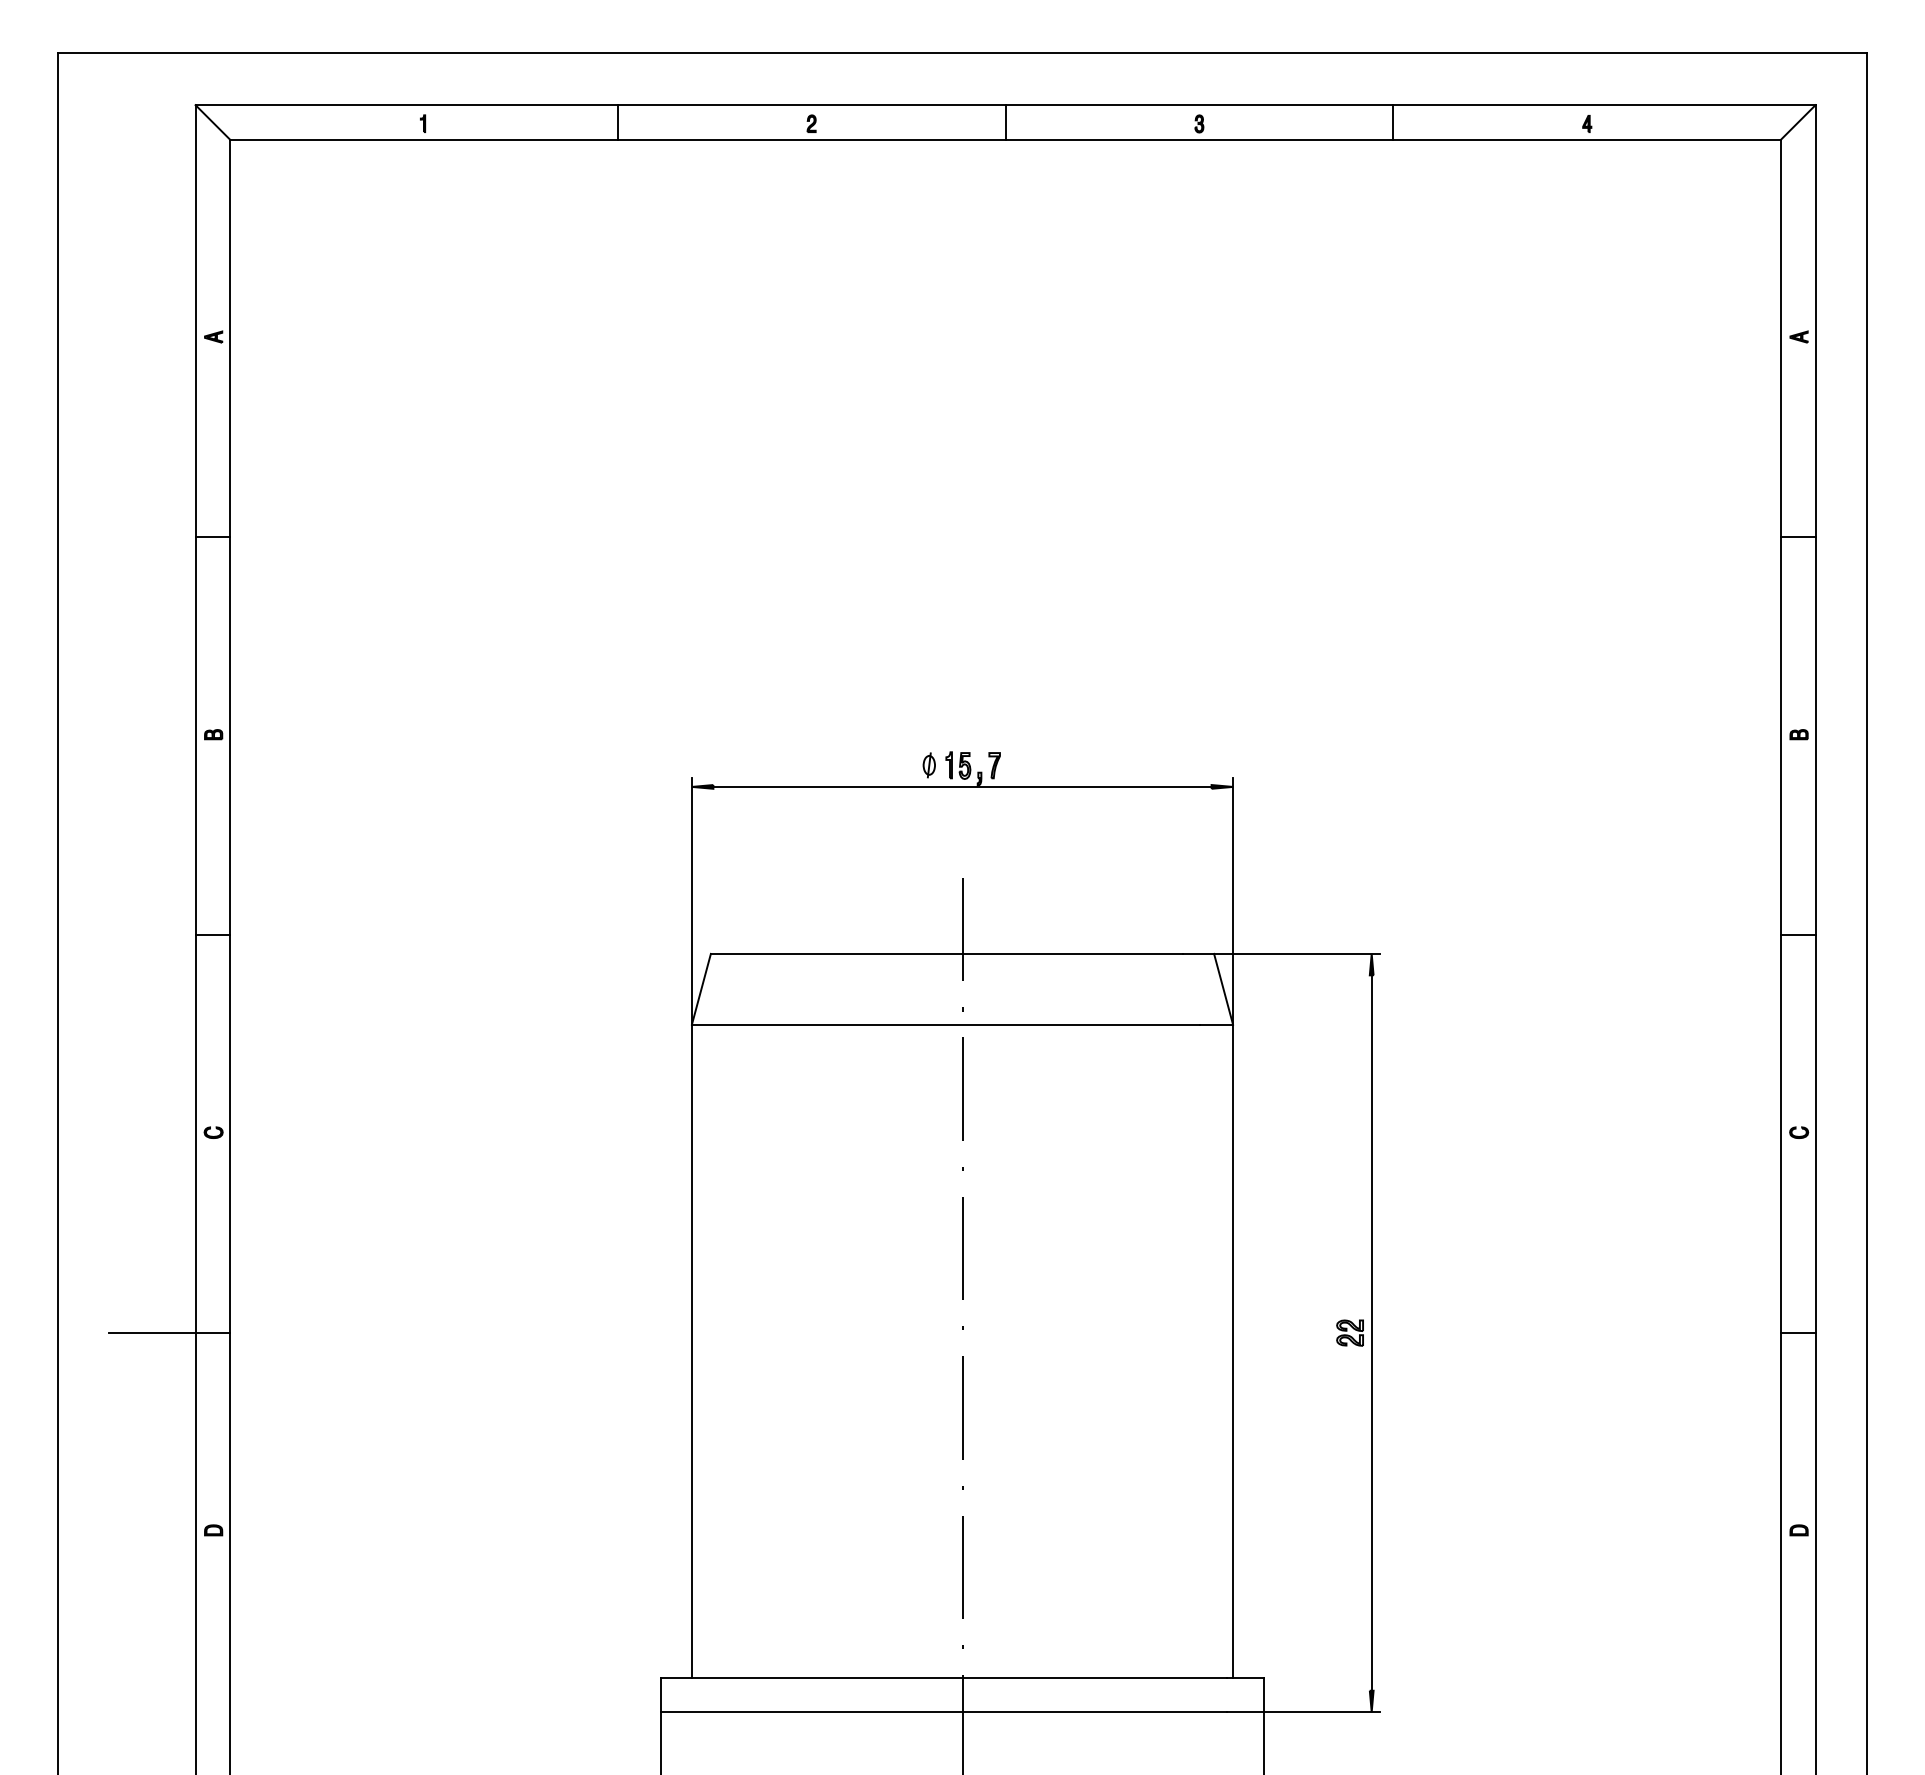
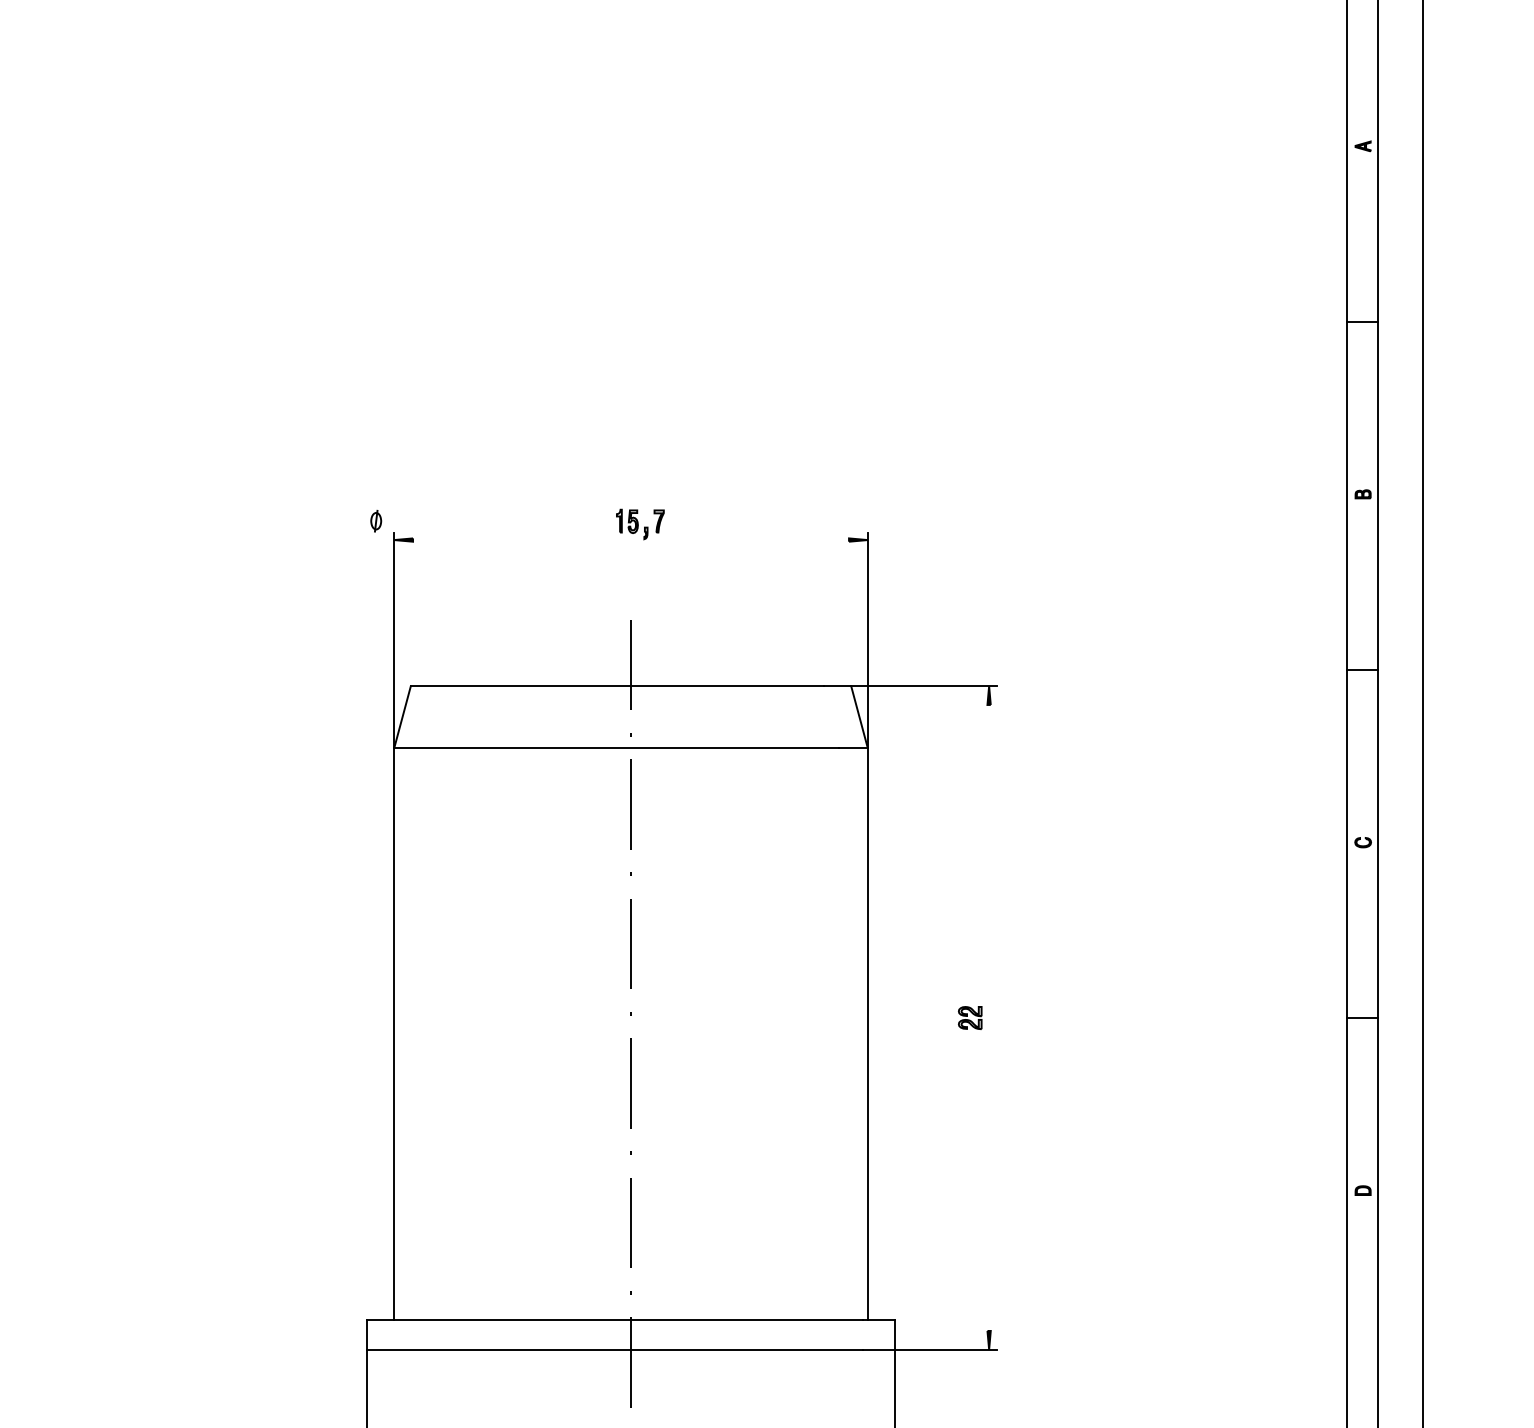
part: (928, 765) -> (375, 521), moved
line: (962, 786) -> (631, 539), removed
line: (1371, 1332) -> (988, 1017), removed

